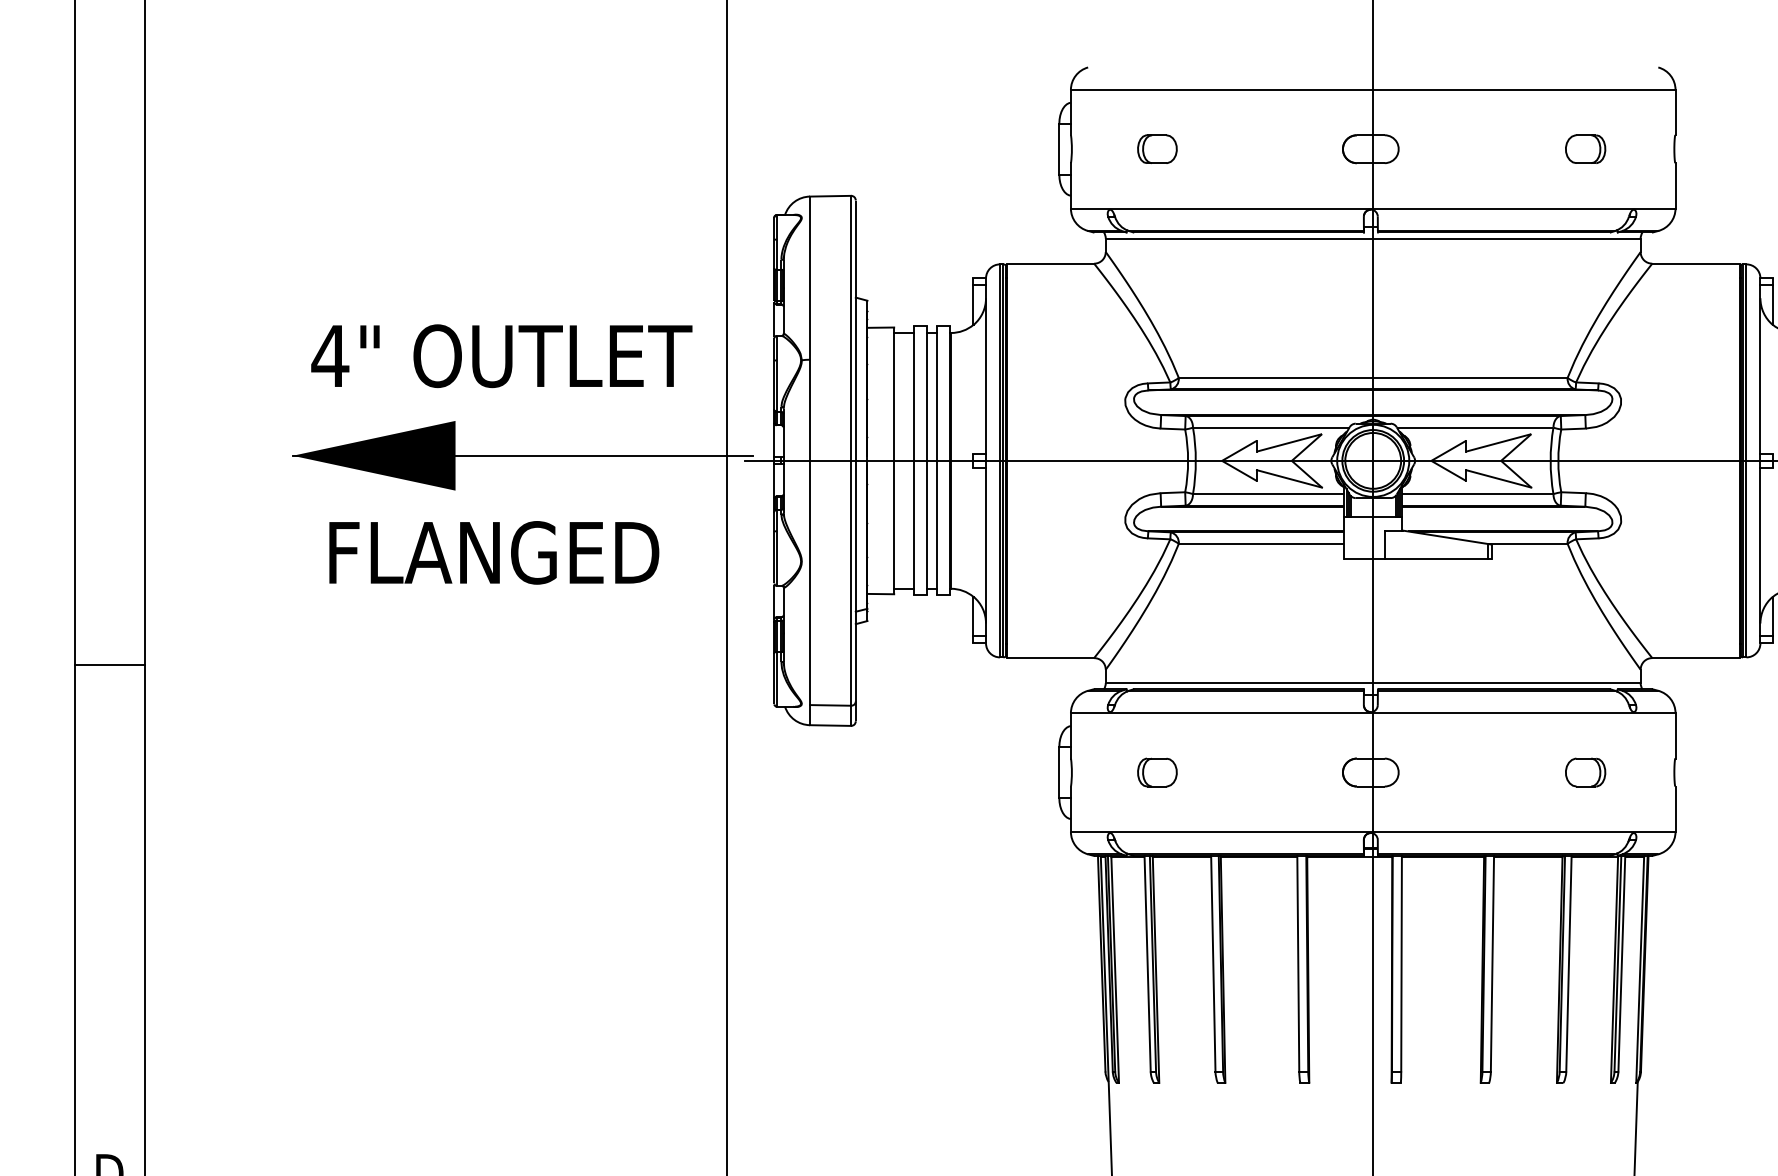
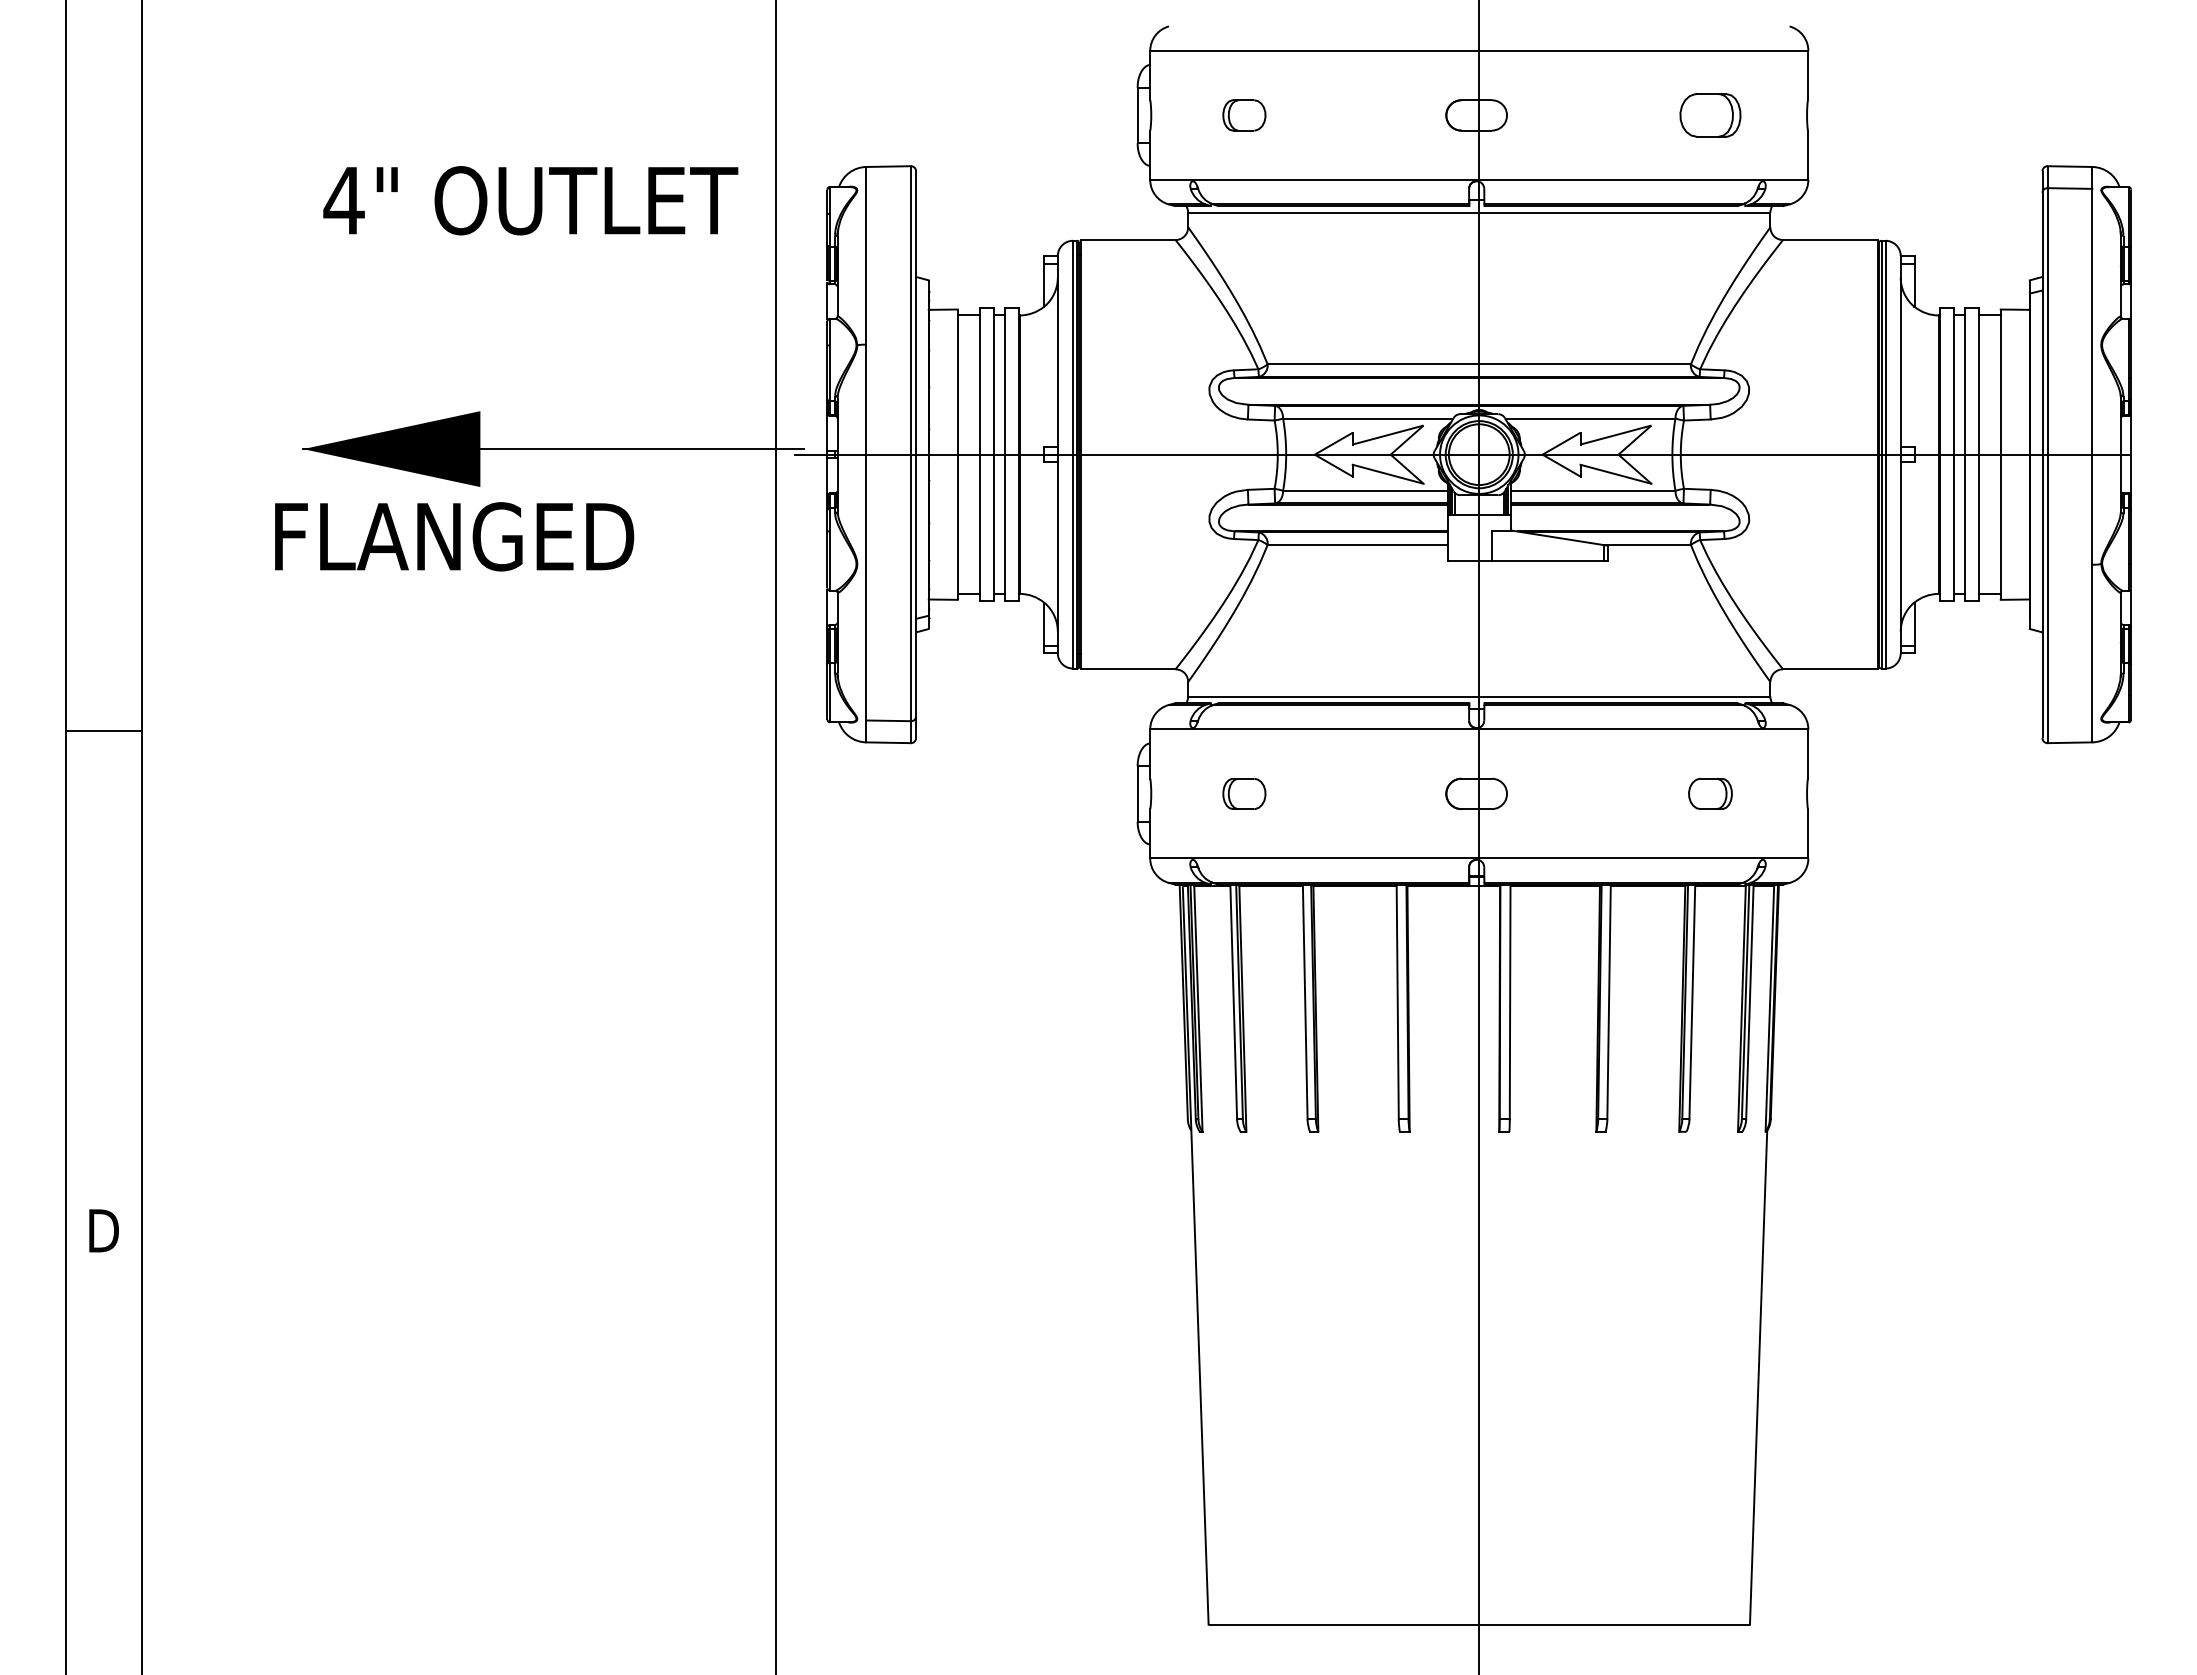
part: (1585, 149) -> (1710, 115), size x1.4
text: (501, 355) -> (530, 200), moved
text: (494, 552) -> (454, 536), moved
line: (109, 664) -> (103, 731), moved

